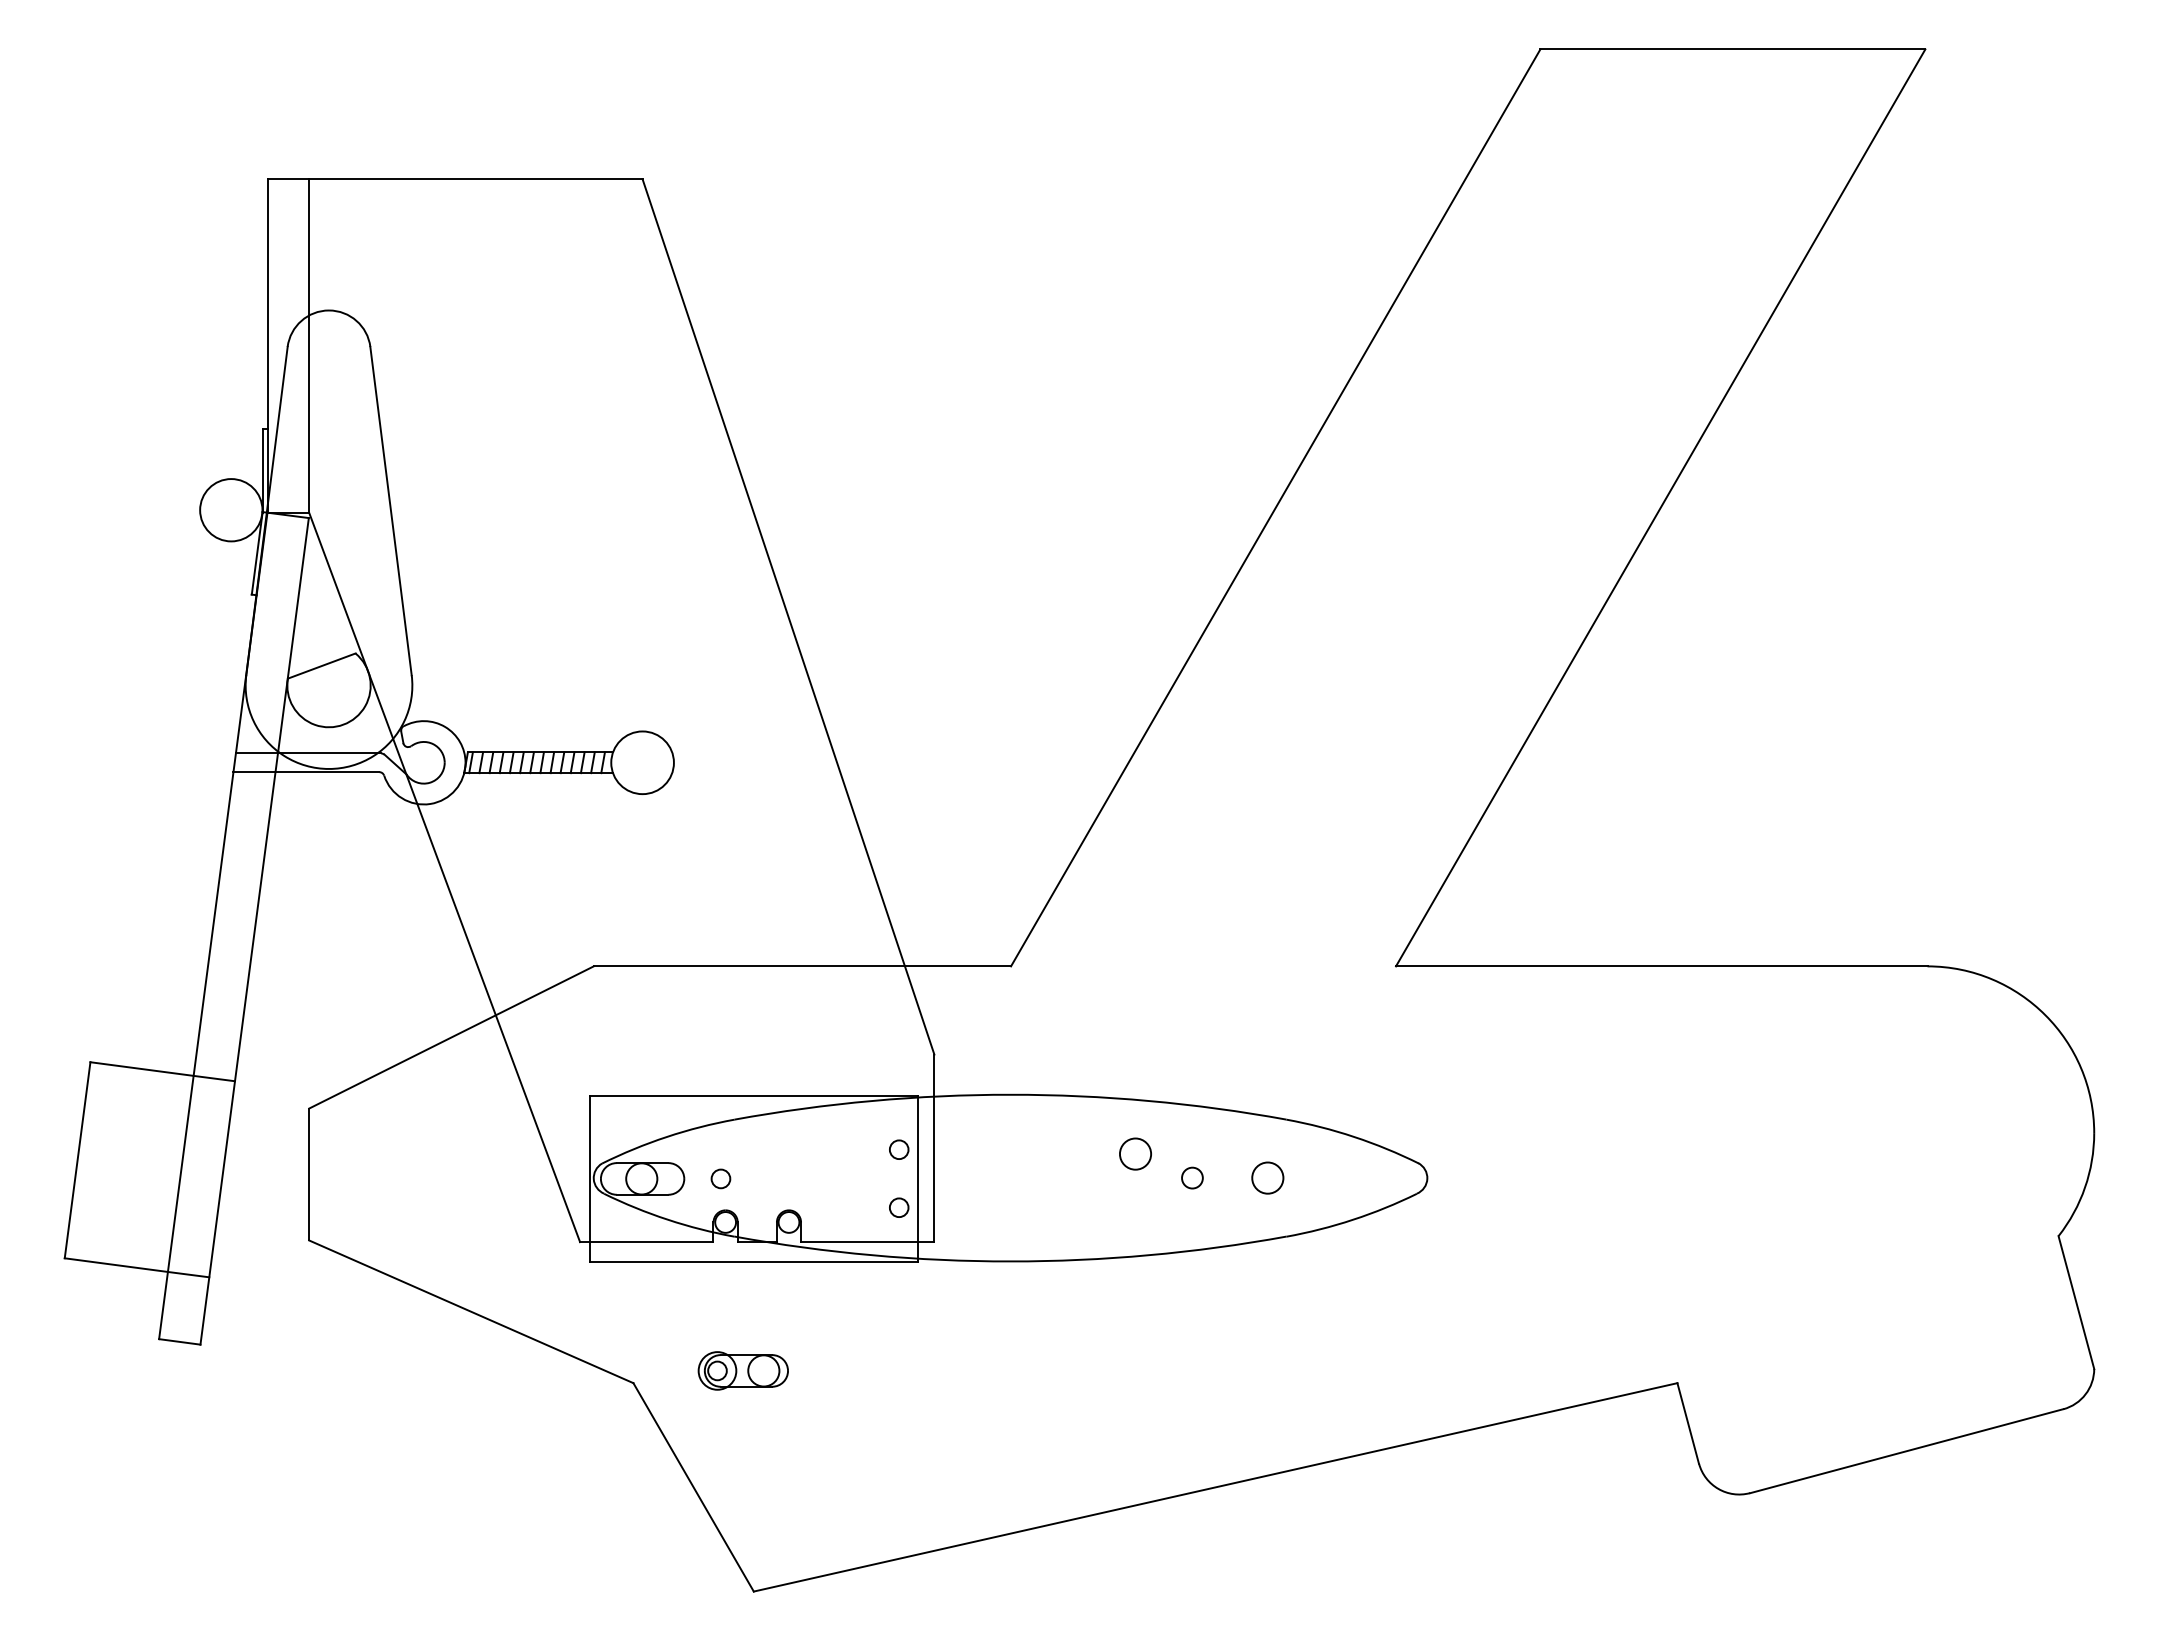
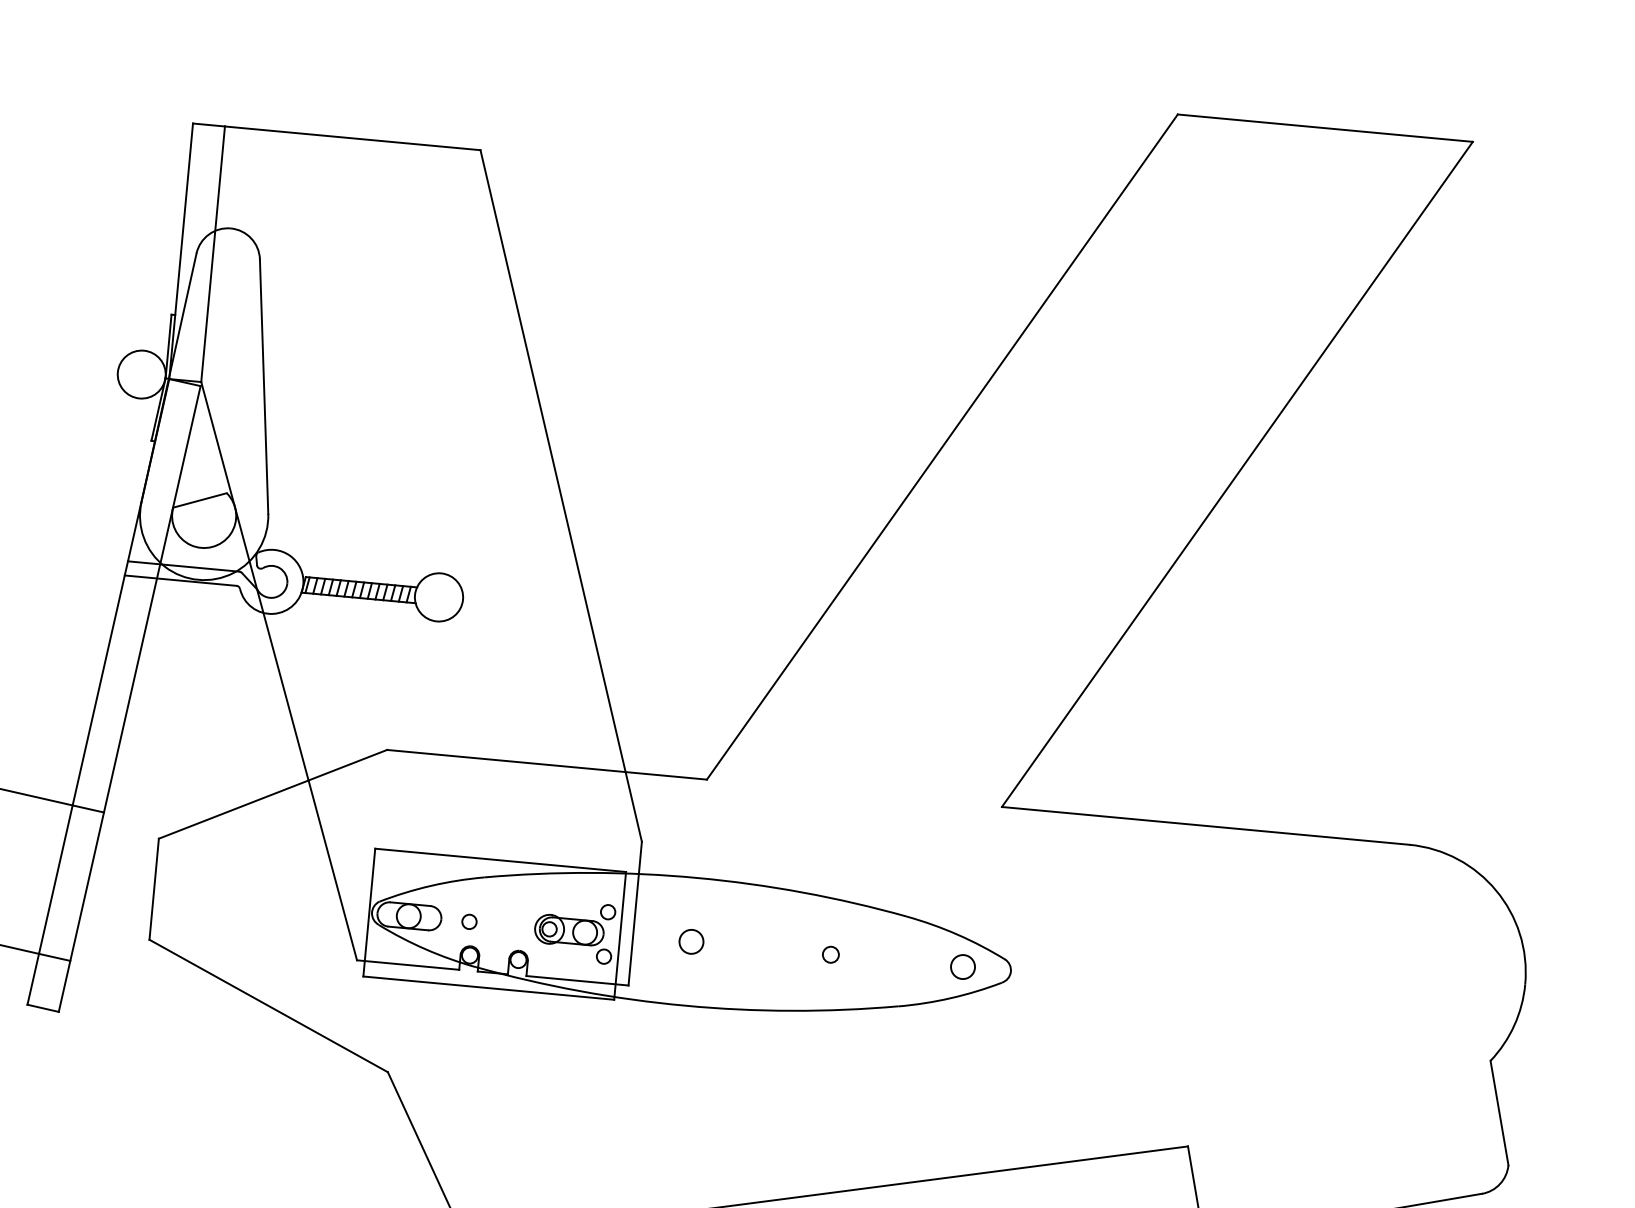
circle: (1135, 1153) -> (691, 941), moved
circle: (1267, 1177) -> (962, 966), moved
part: (742, 1370) -> (568, 930), moved

